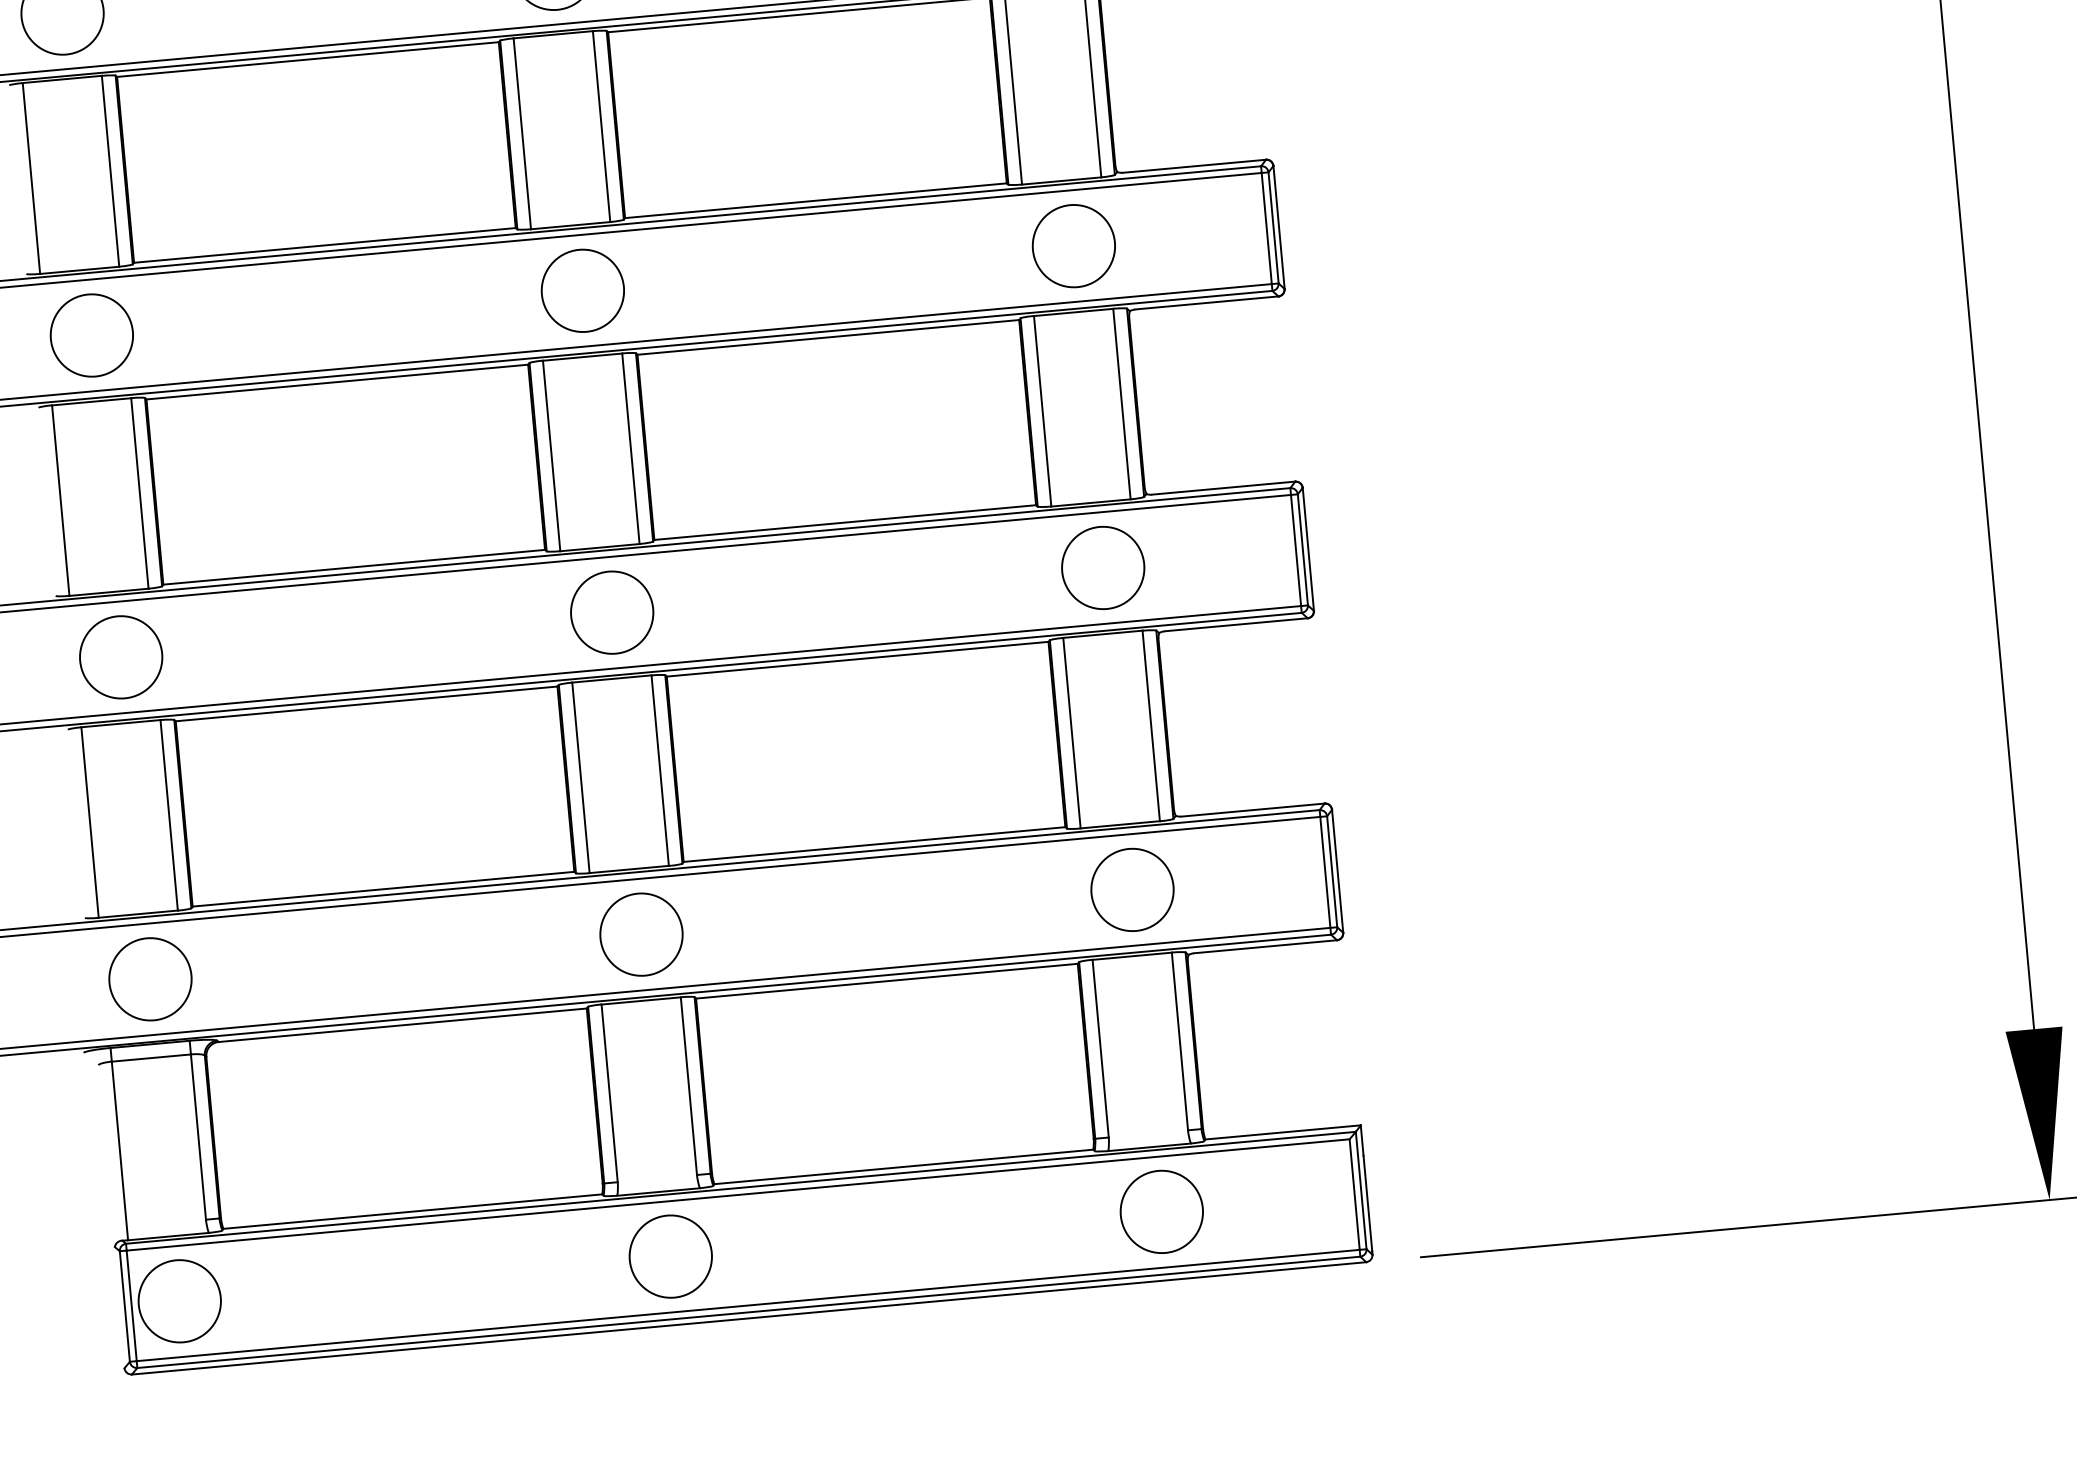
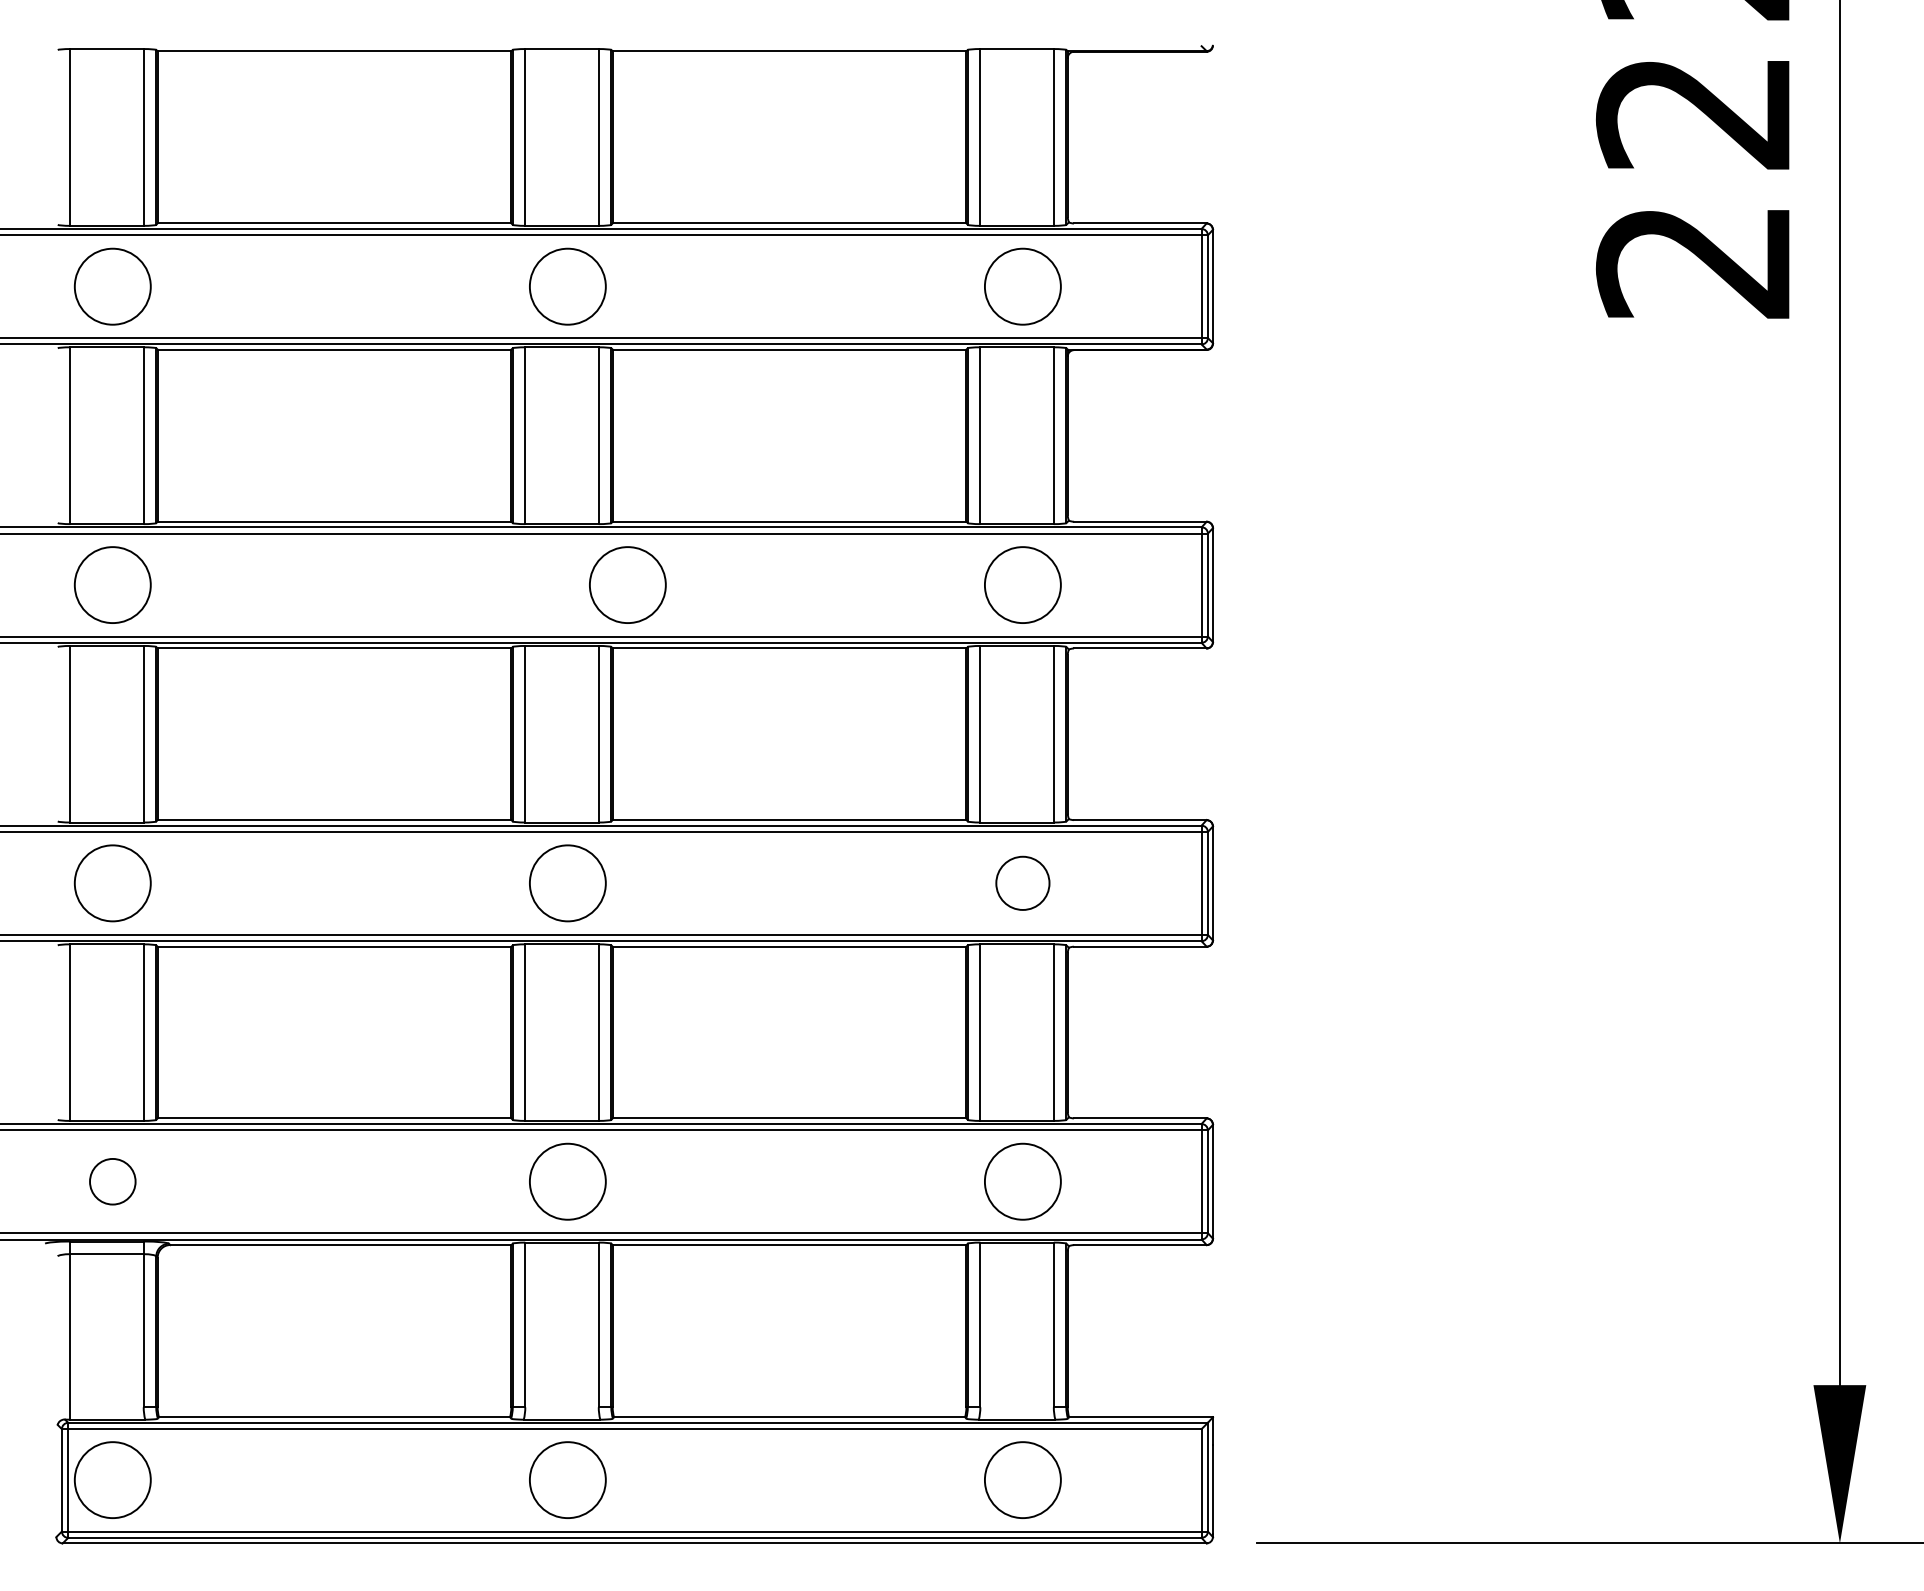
circle: (582, 290) -> (627, 584), moved
circle: (1102, 568) -> (1022, 883), size x0.7
circle: (150, 979) -> (112, 1181), size x0.6

